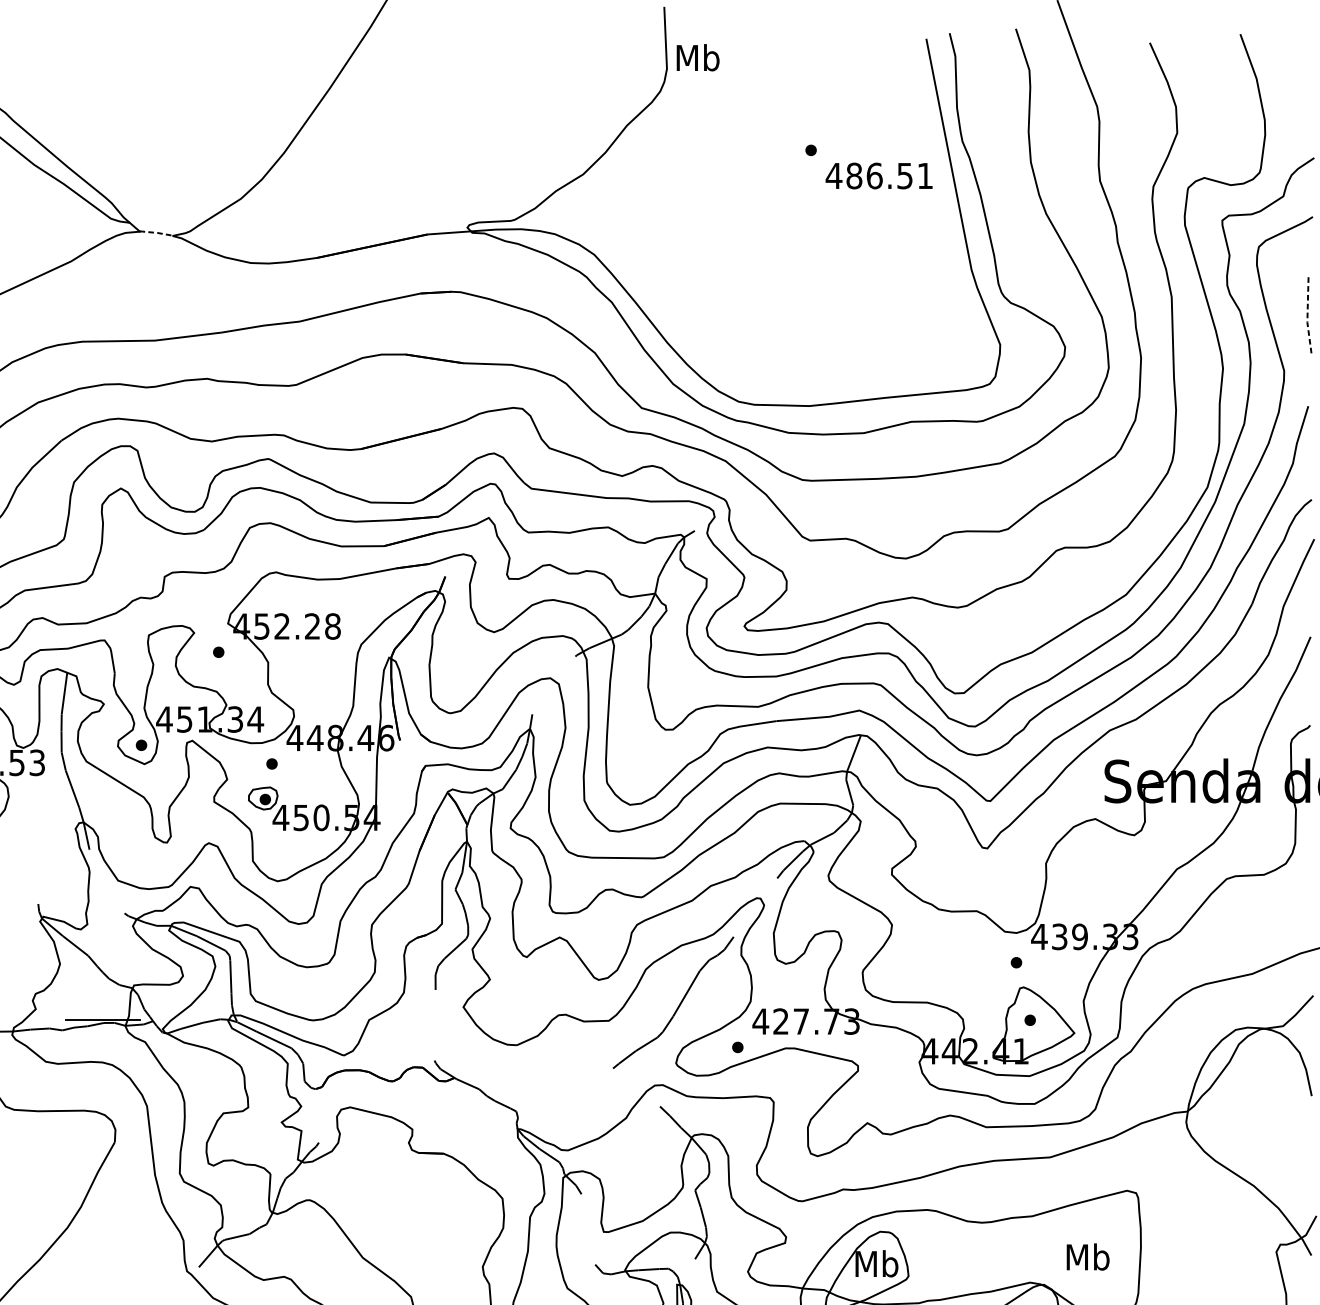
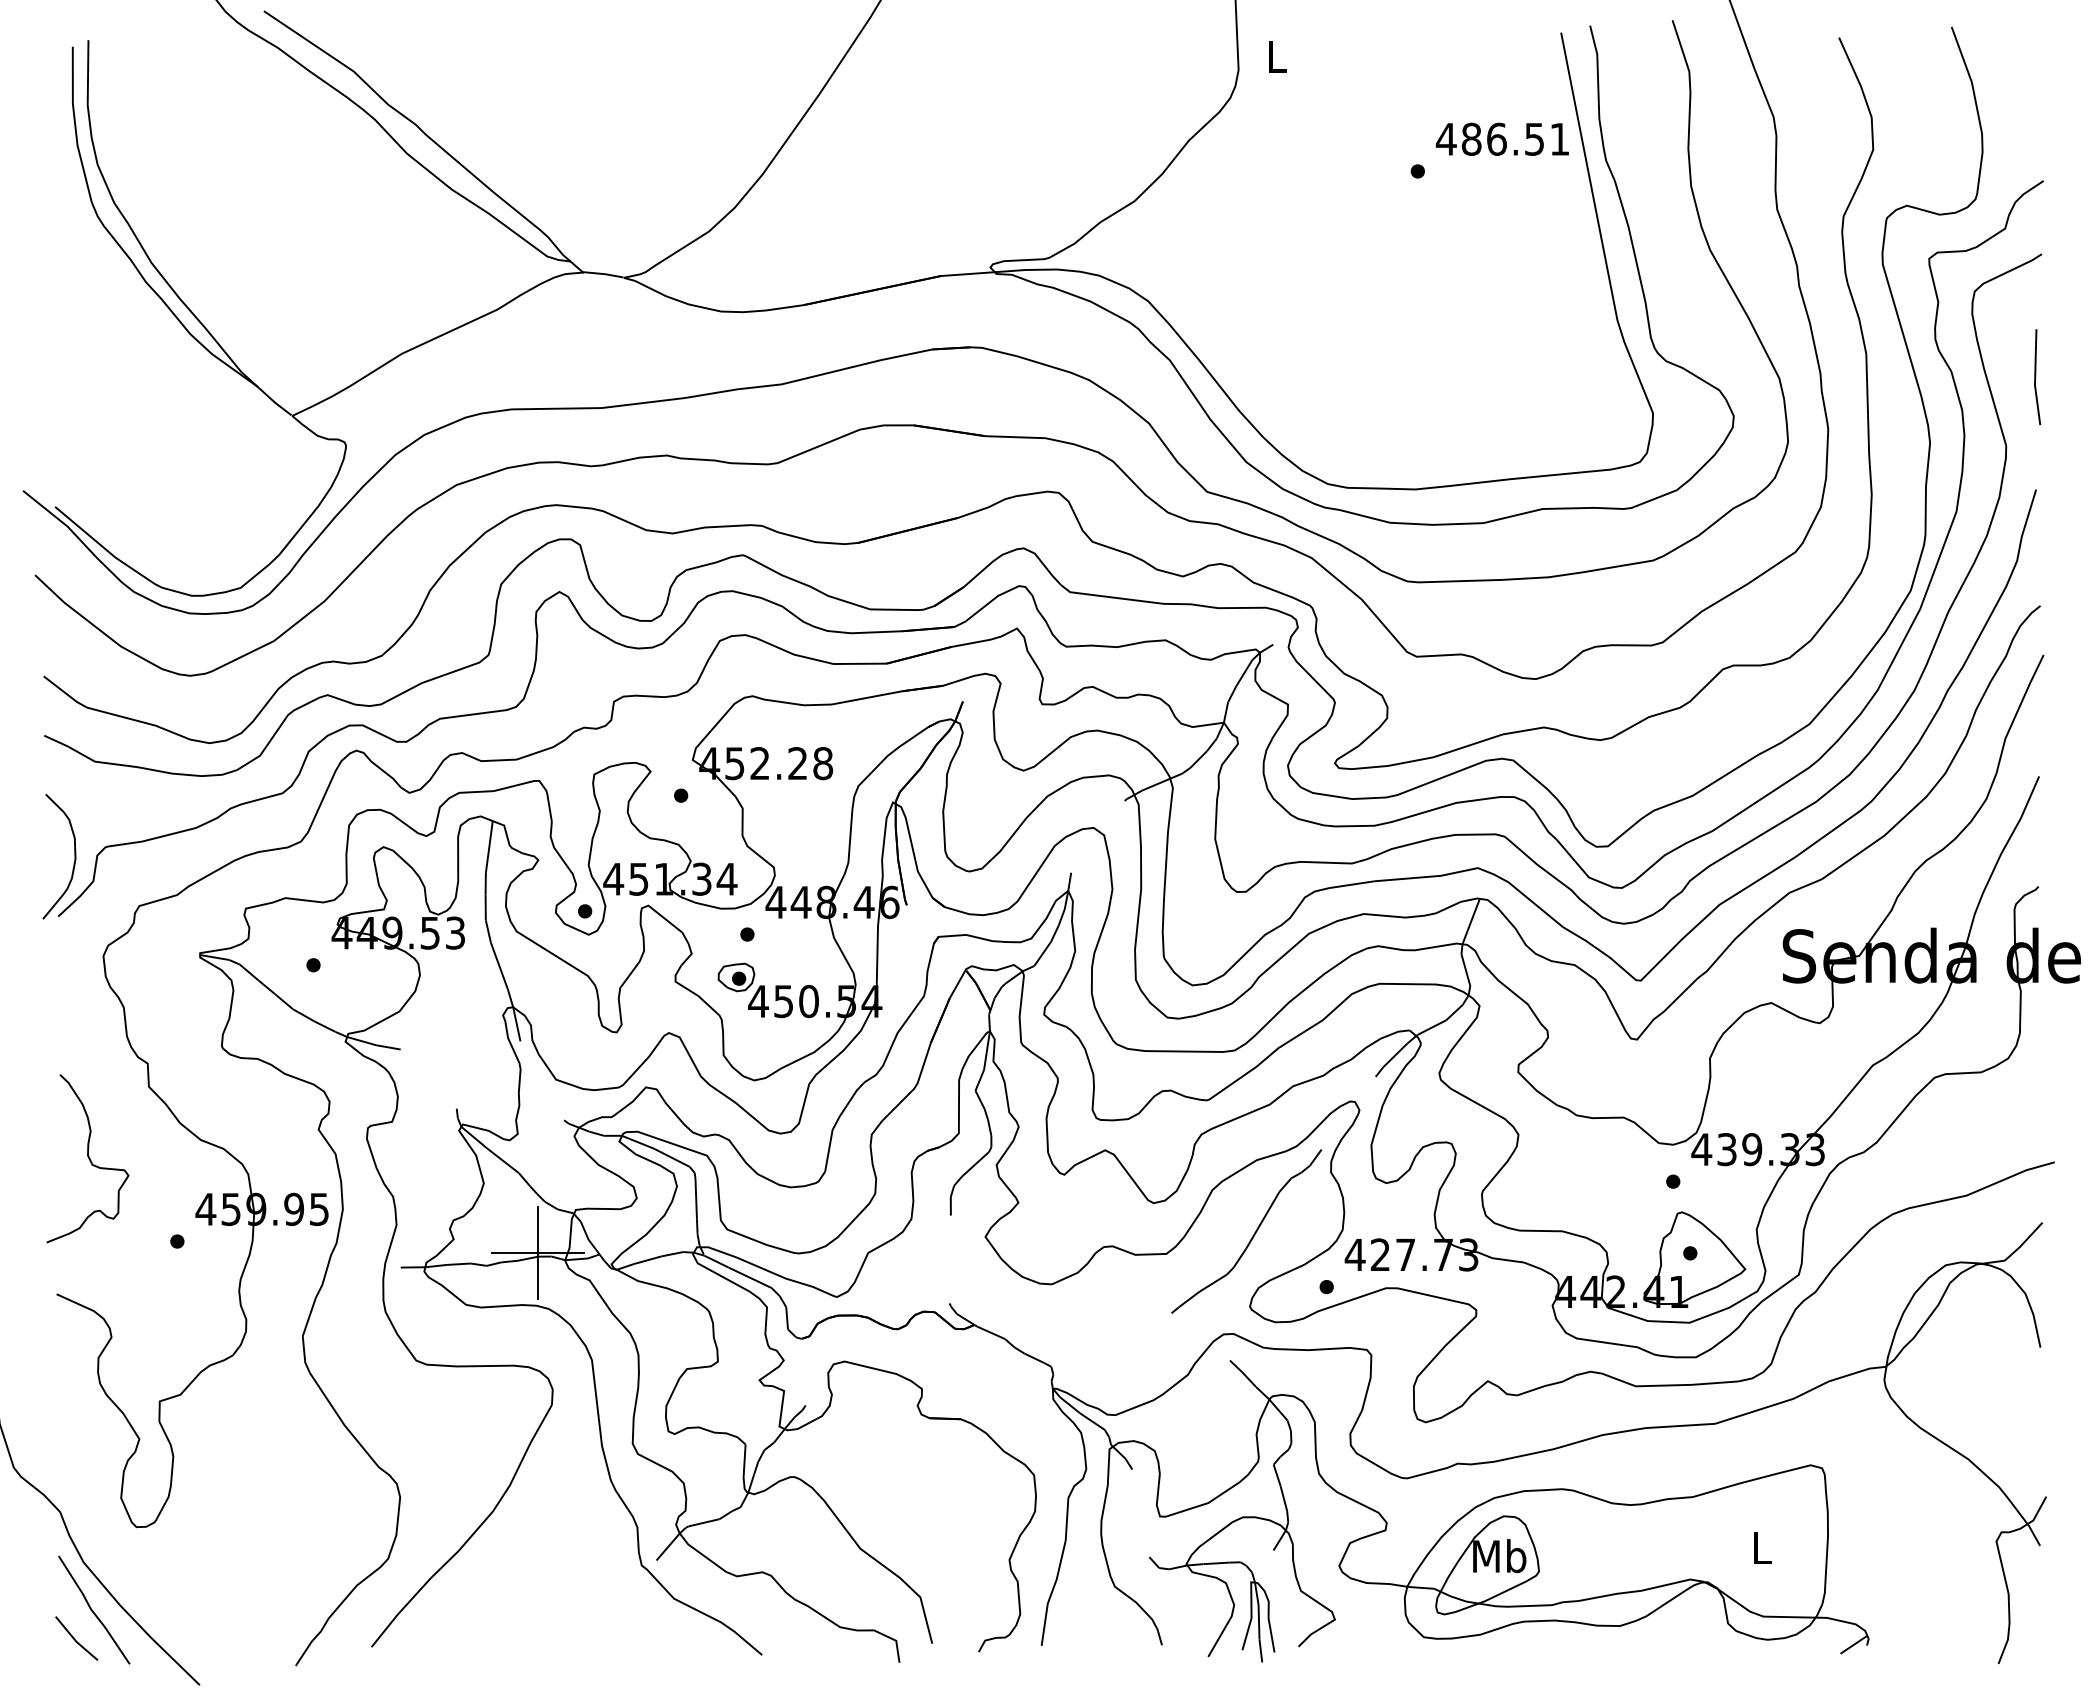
text: (697, 57) -> (1276, 56), Mb -> L
text: (878, 175) -> (1501, 138), moved
line: (157, 233) -> (604, 274), dashed -> solid
line: (1307, 316) -> (2035, 378), dashed -> solid
line: (103, 1019) -> (537, 1252), added
text: (1087, 1256) -> (1761, 1547), Mb -> L

